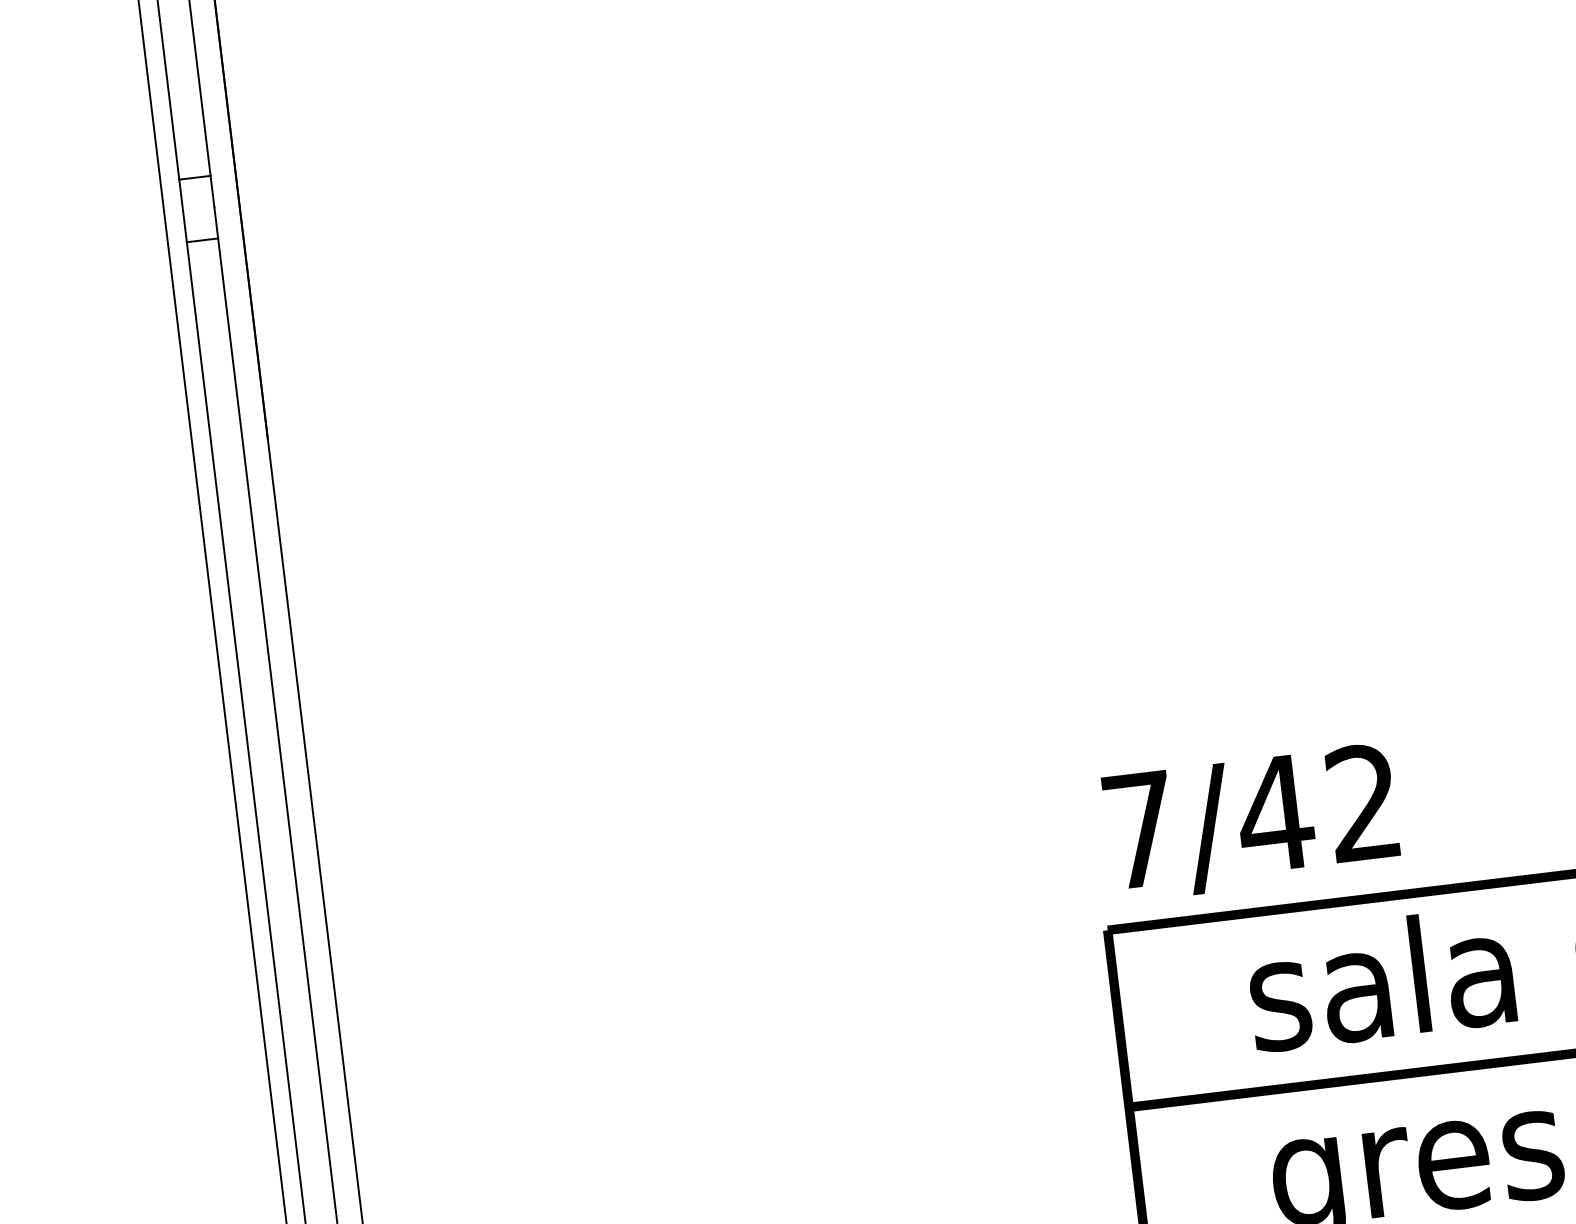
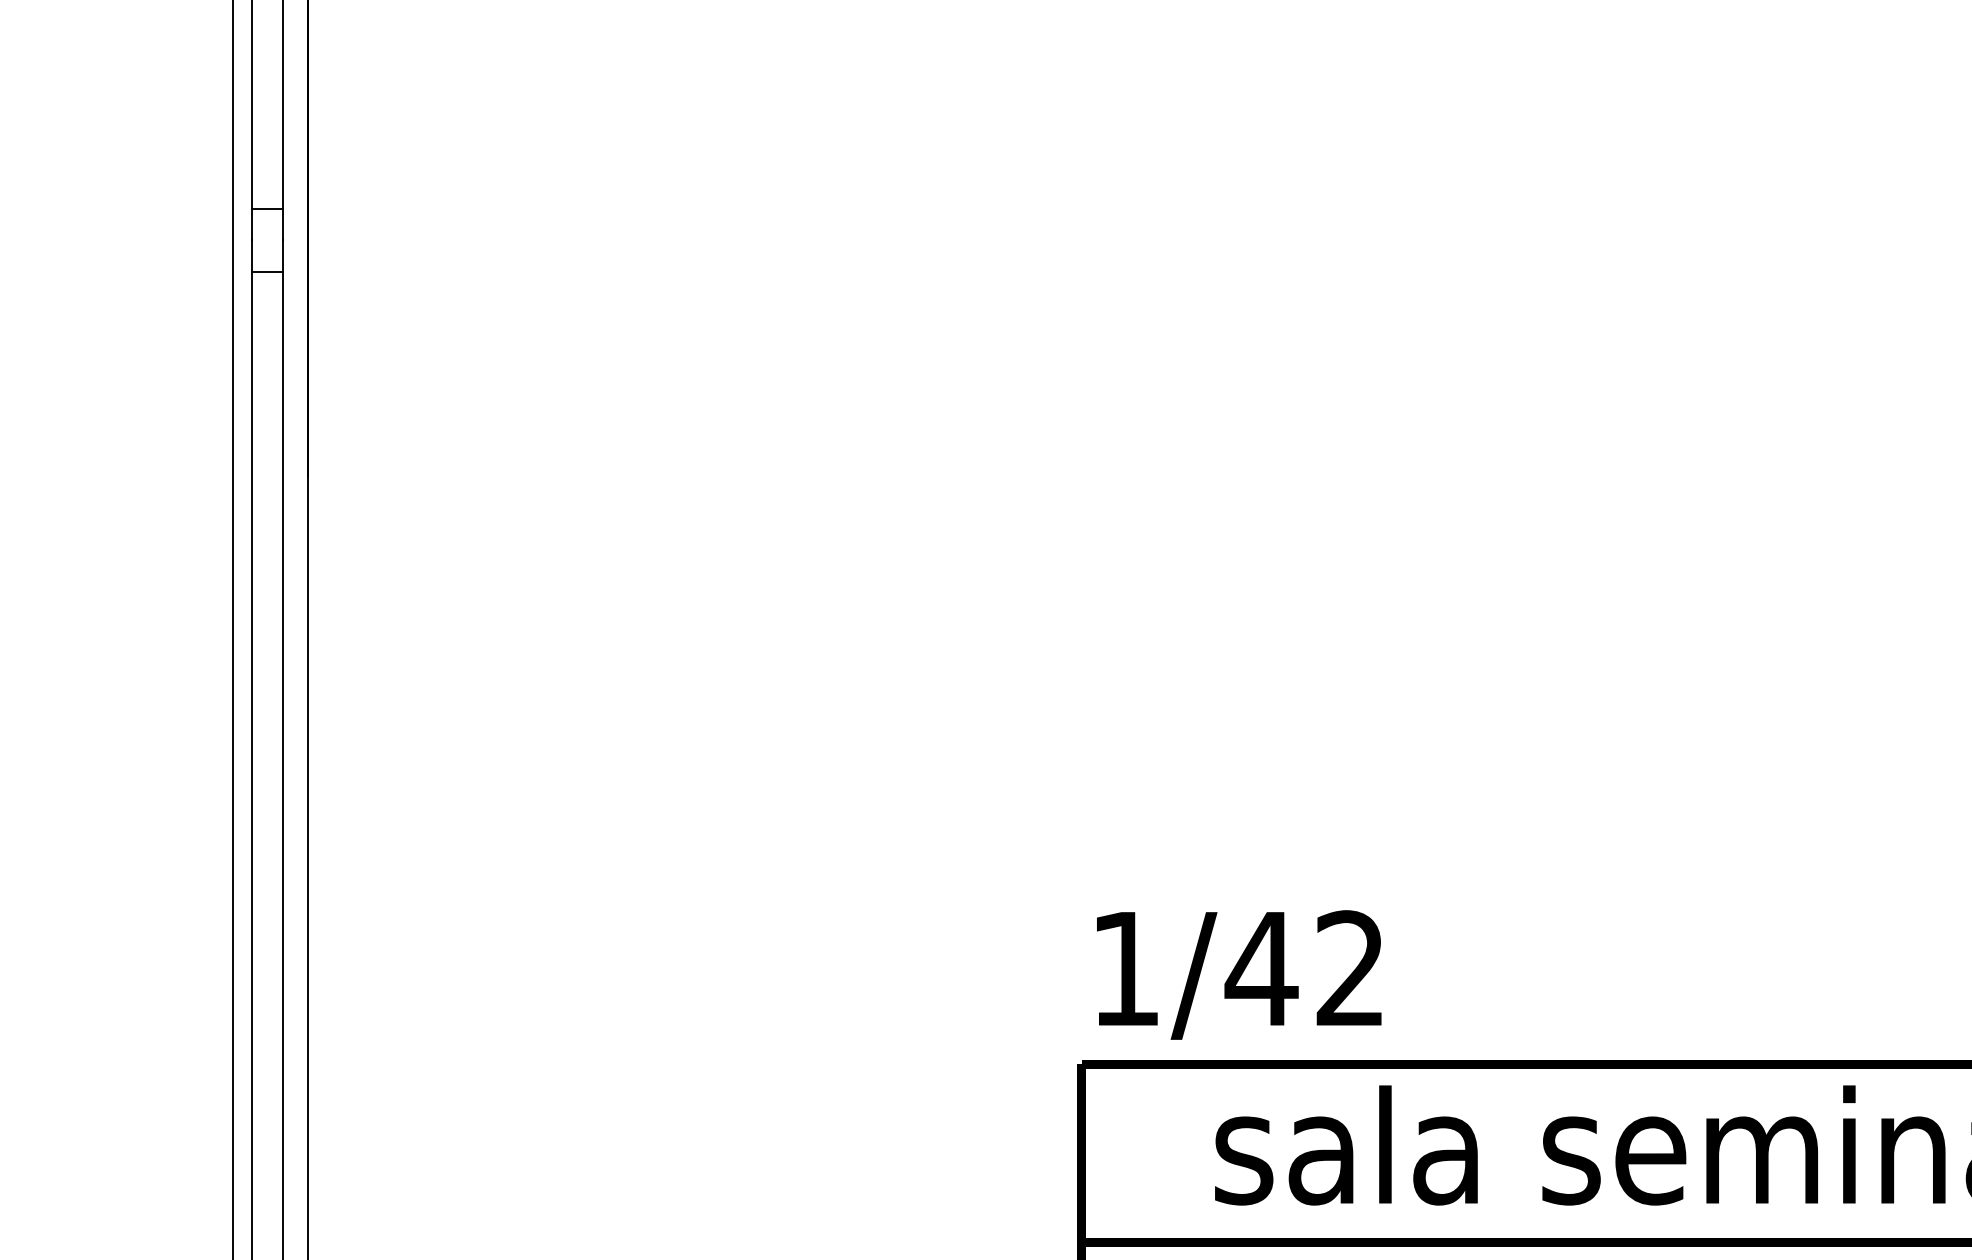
text: (1139, 829) -> (1125, 968), 7/42 -> 1/42

